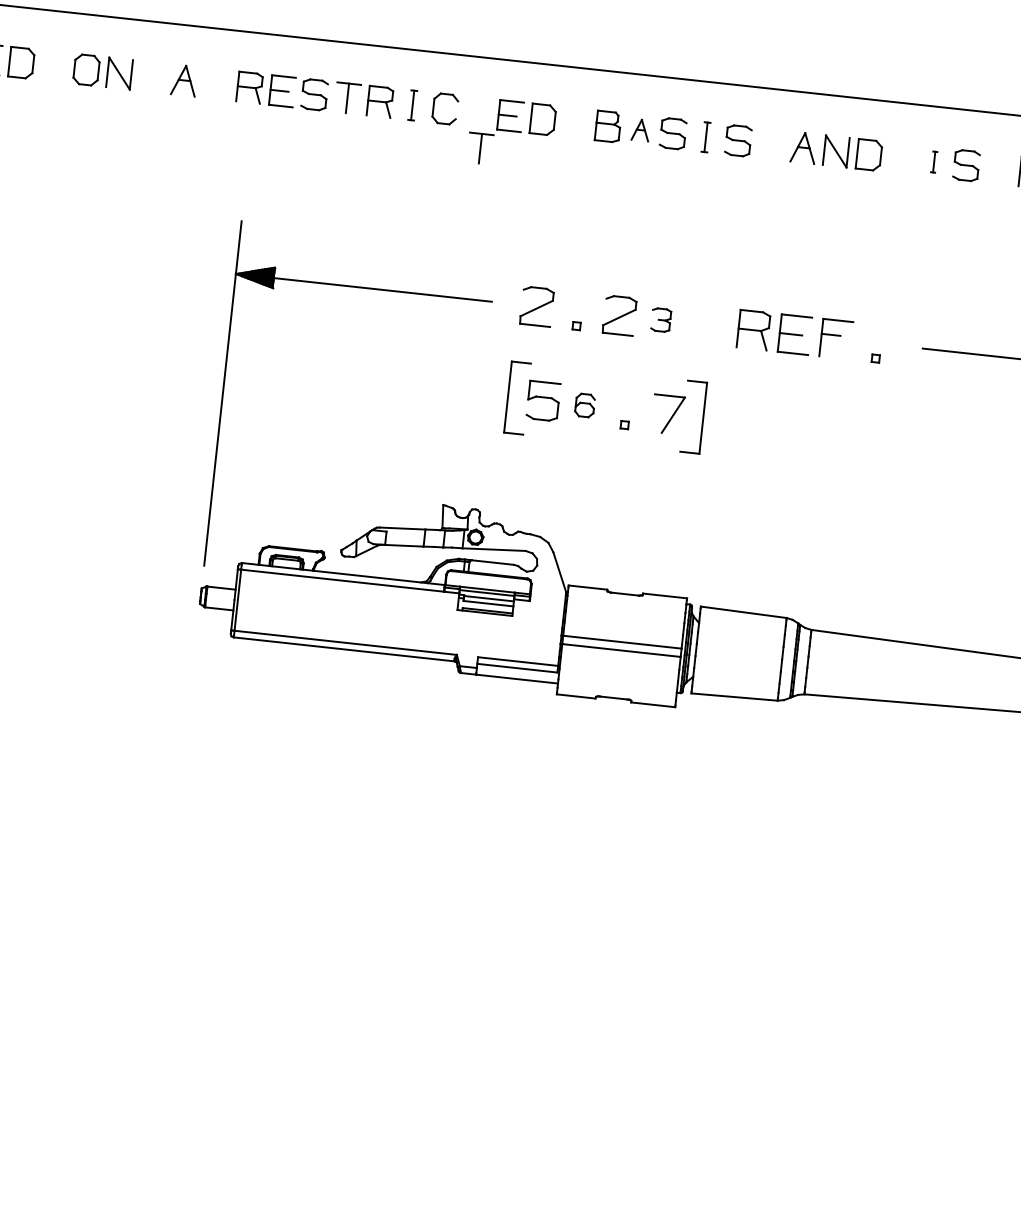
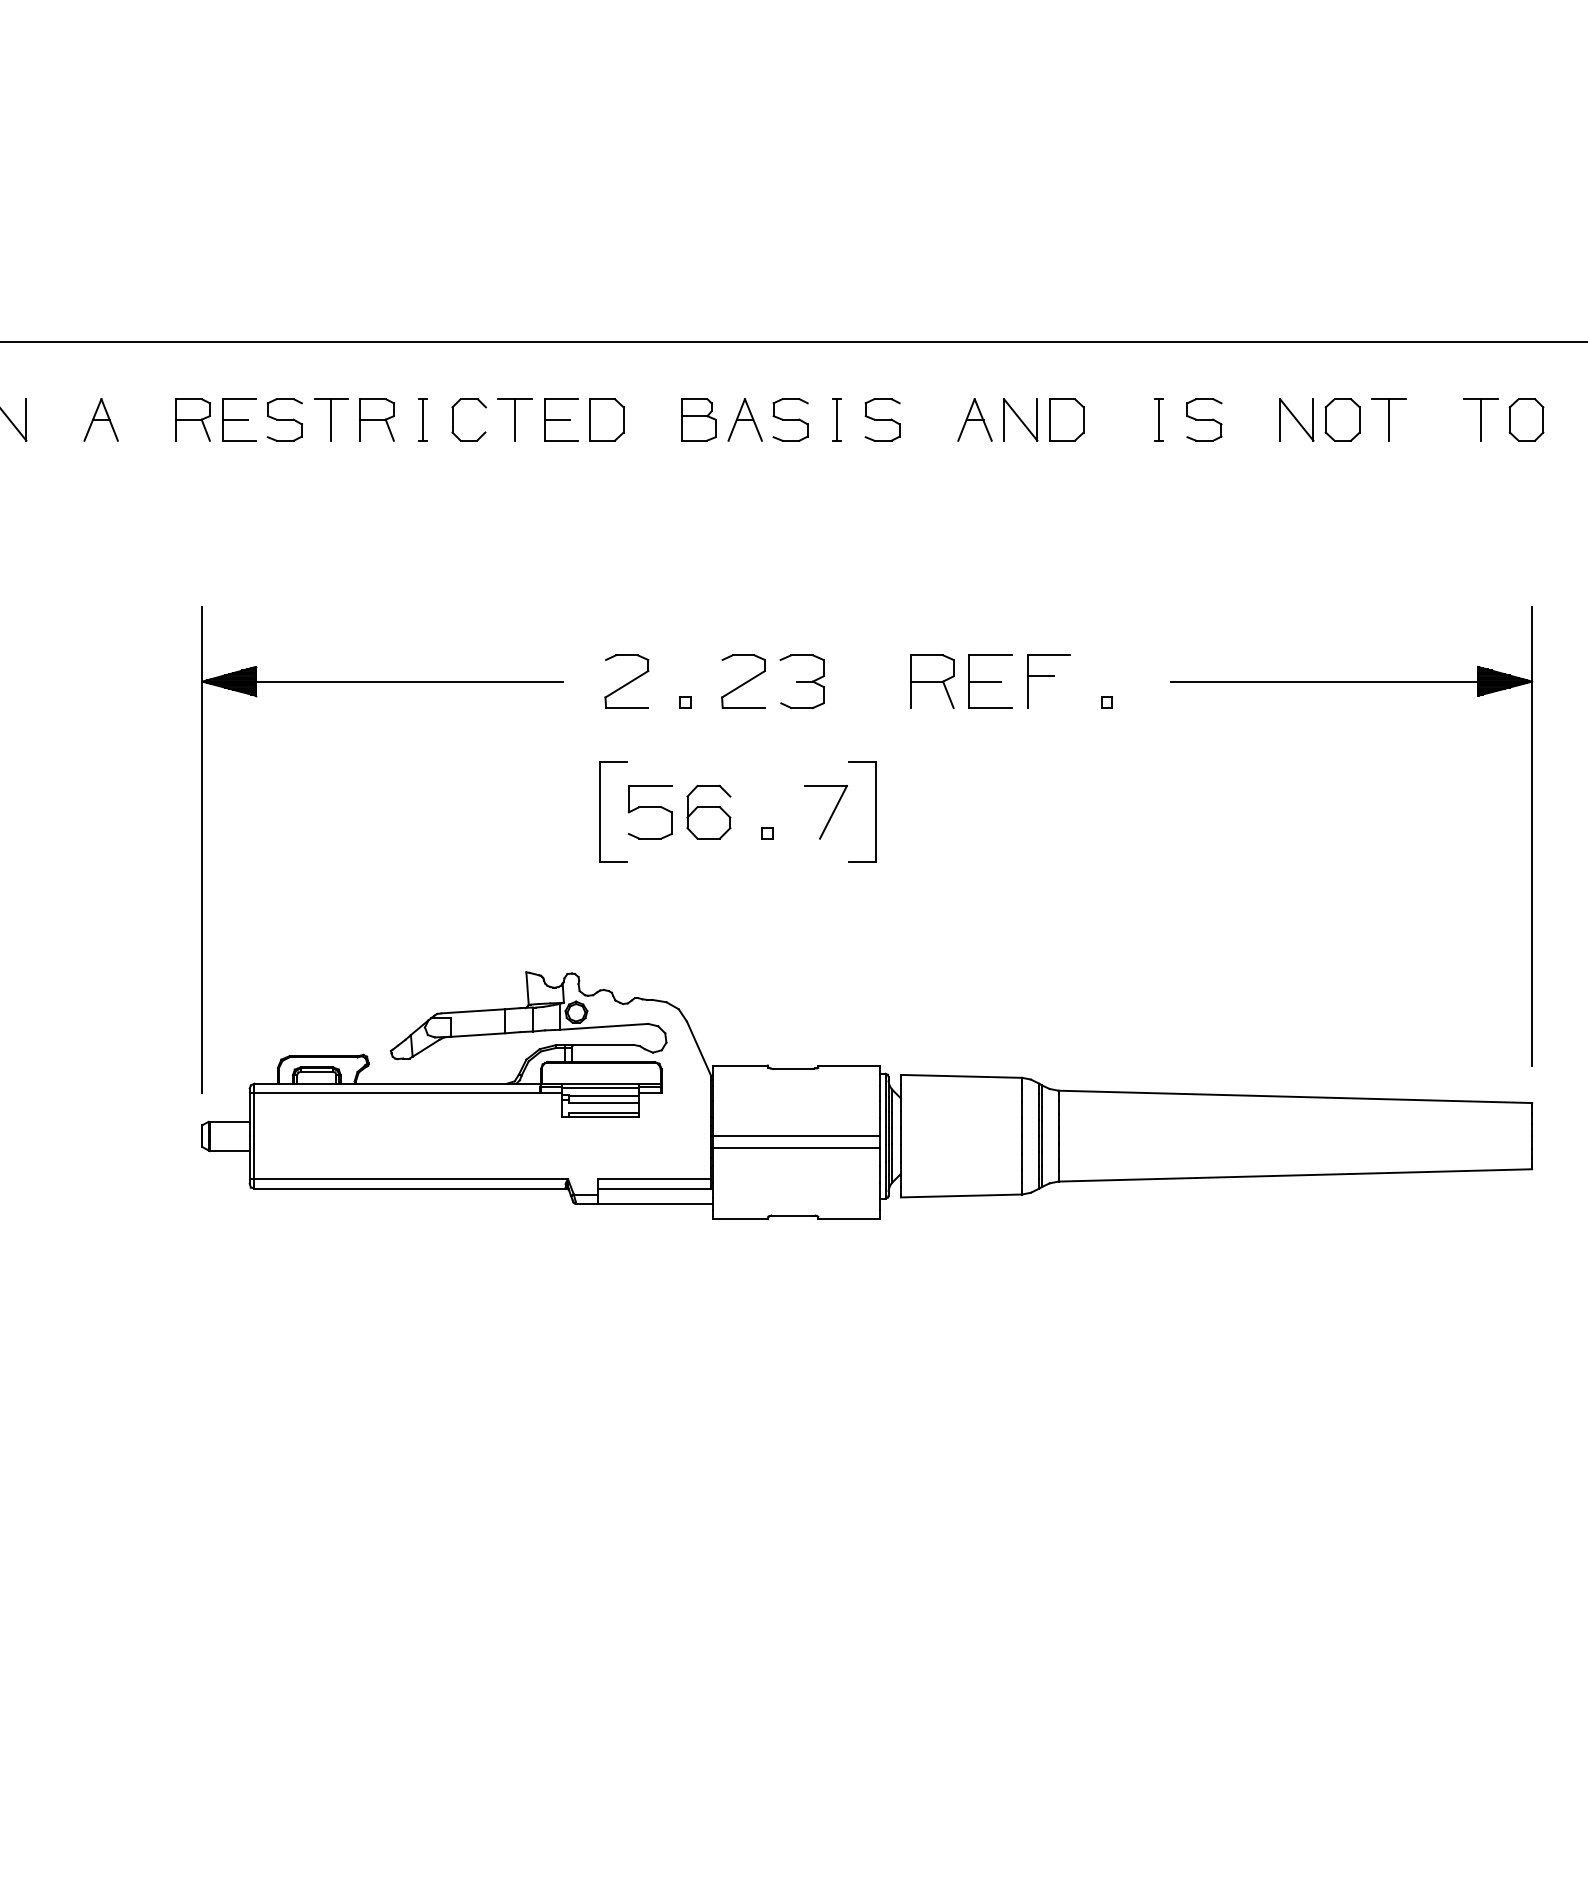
part: (640, 129) -> (744, 419), size x1.43
part: (479, 148) -> (514, 419), moved
part: (933, 161) -> (1158, 419), size x1.43
part: (660, 320) -> (801, 681), size x1.67
part: (584, 405) -> (708, 811), size x1.67

